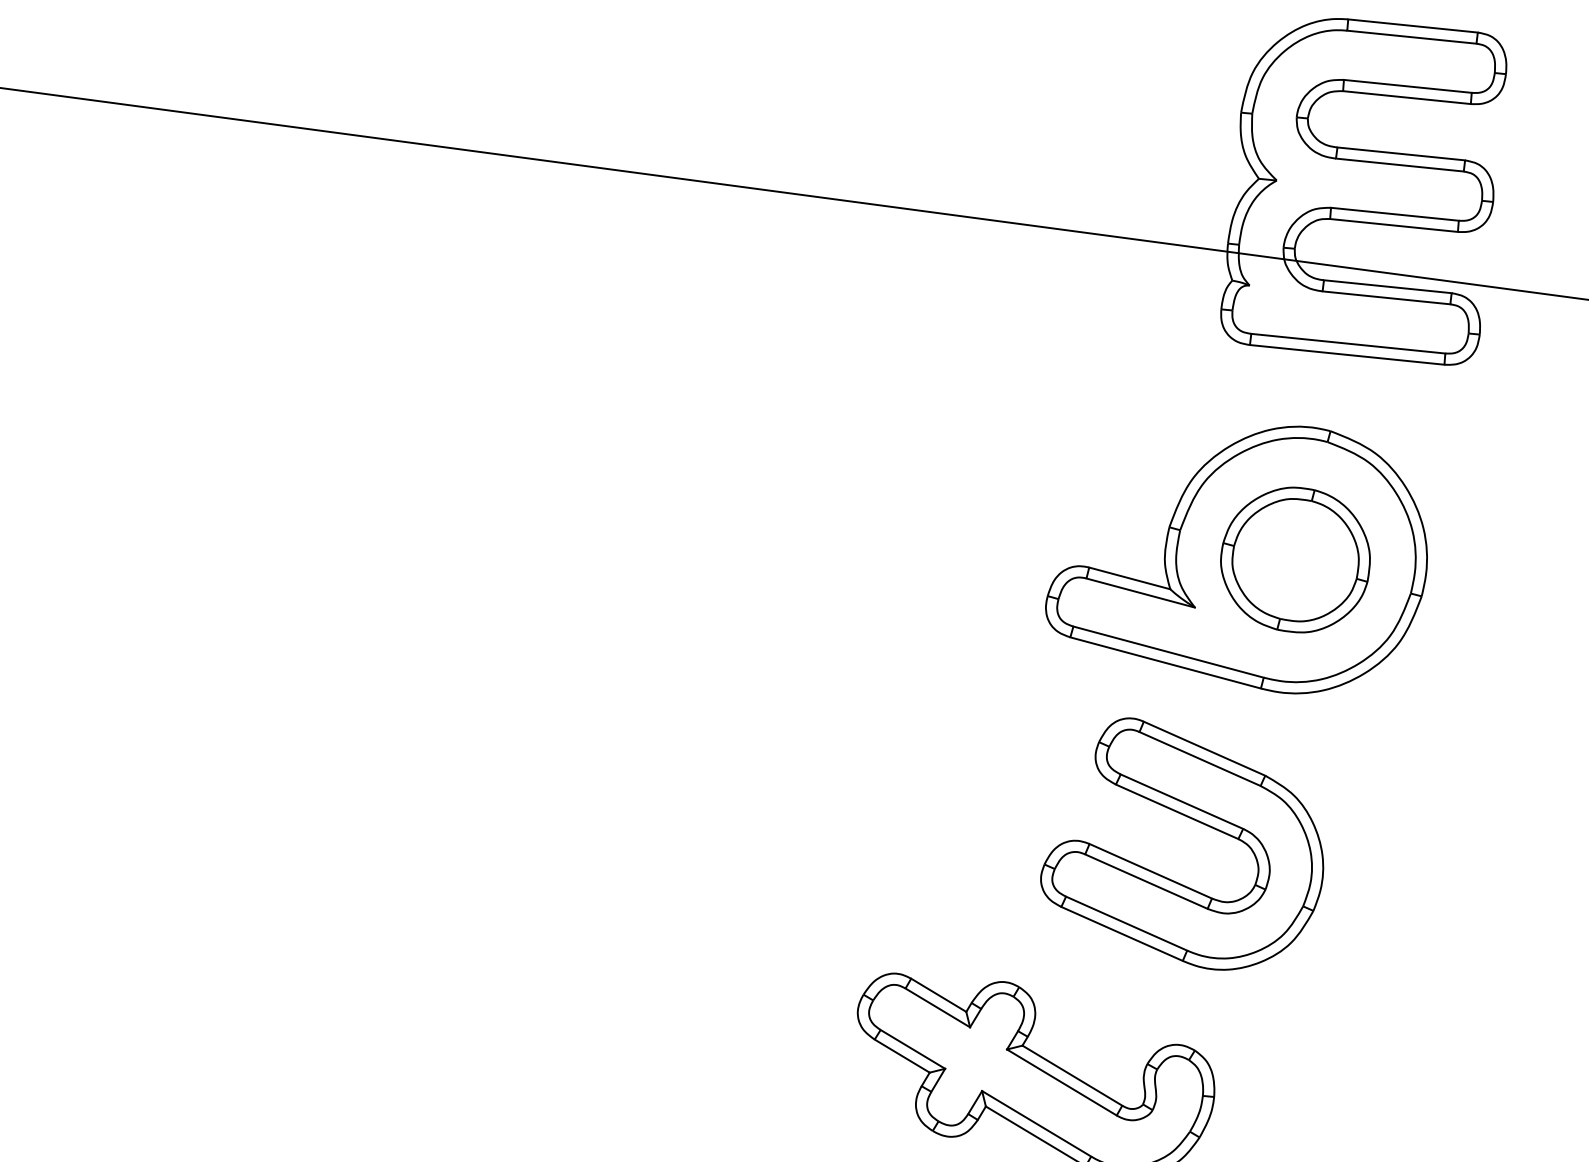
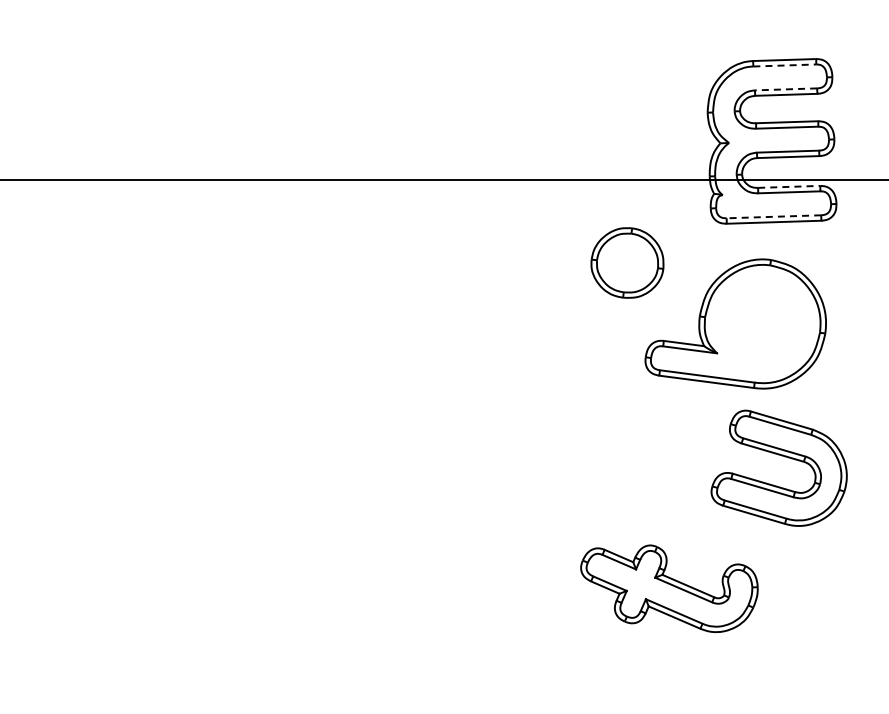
line: (1413, 37) -> (785, 65), solid -> dashed
line: (1406, 86) -> (785, 89), solid -> dashed
line: (1388, 285) -> (789, 186), solid -> dashed
line: (1347, 342) -> (773, 216), solid -> dashed
part: (1295, 558) -> (627, 262), moved
part: (1194, 822) -> (781, 456), moved

